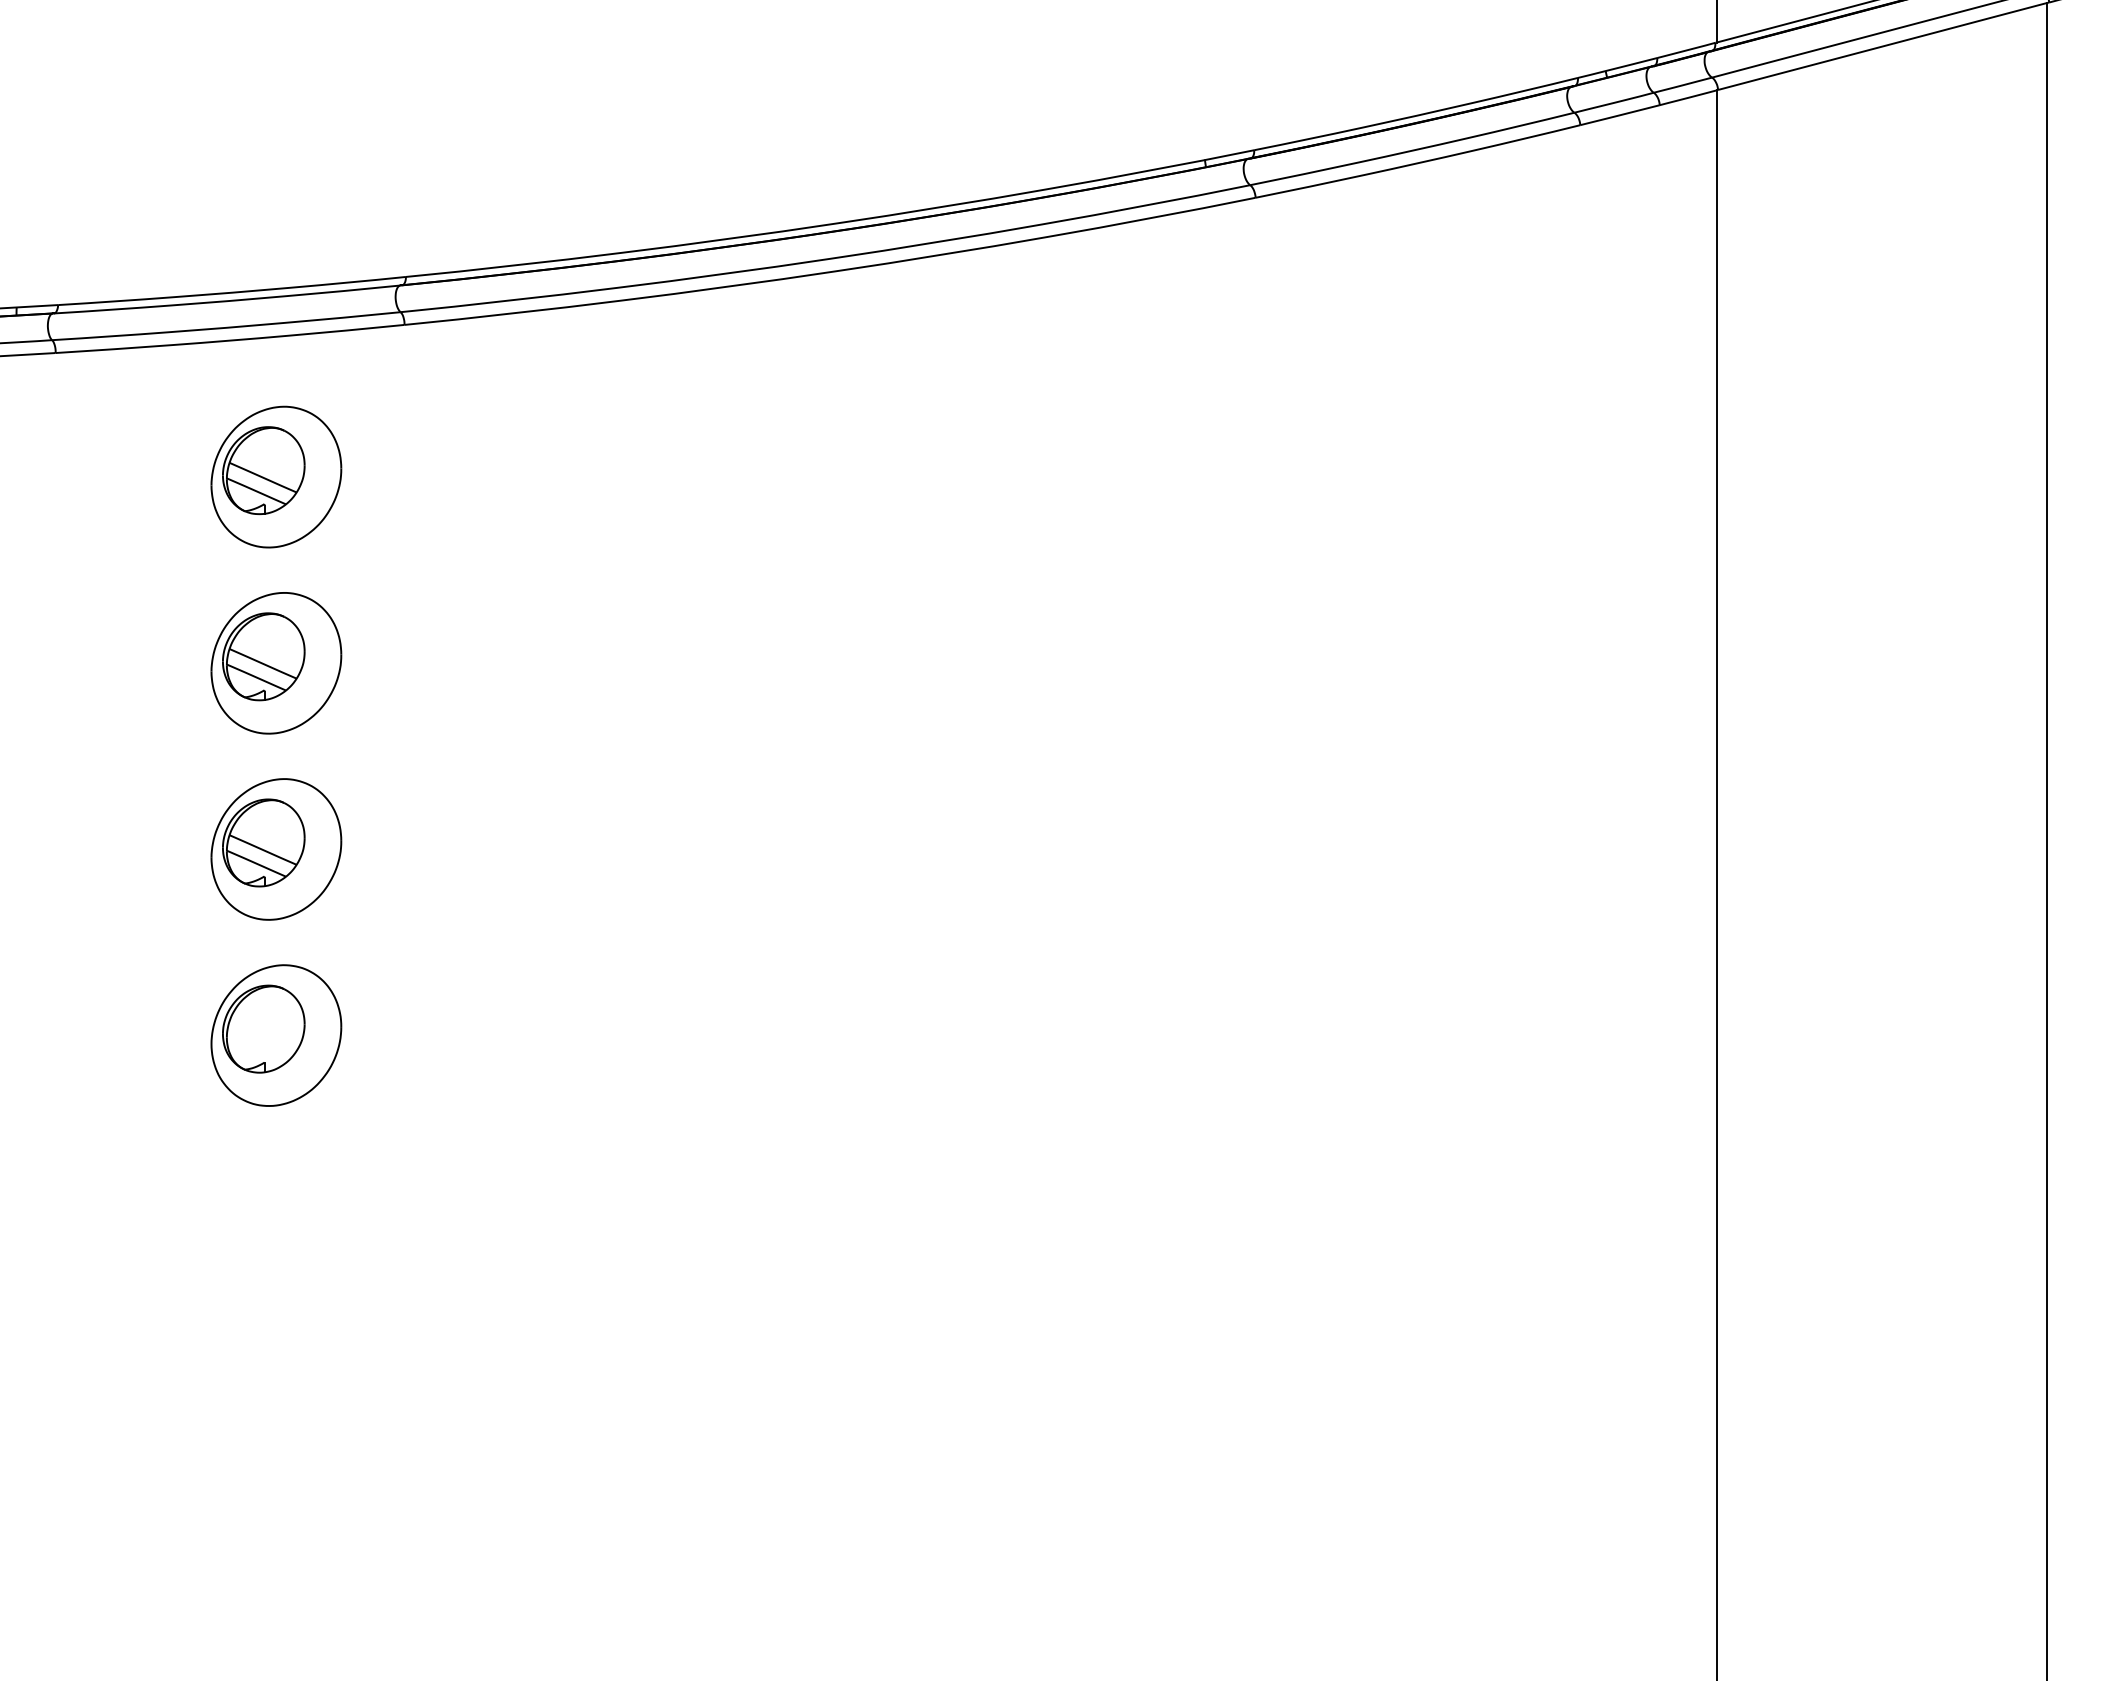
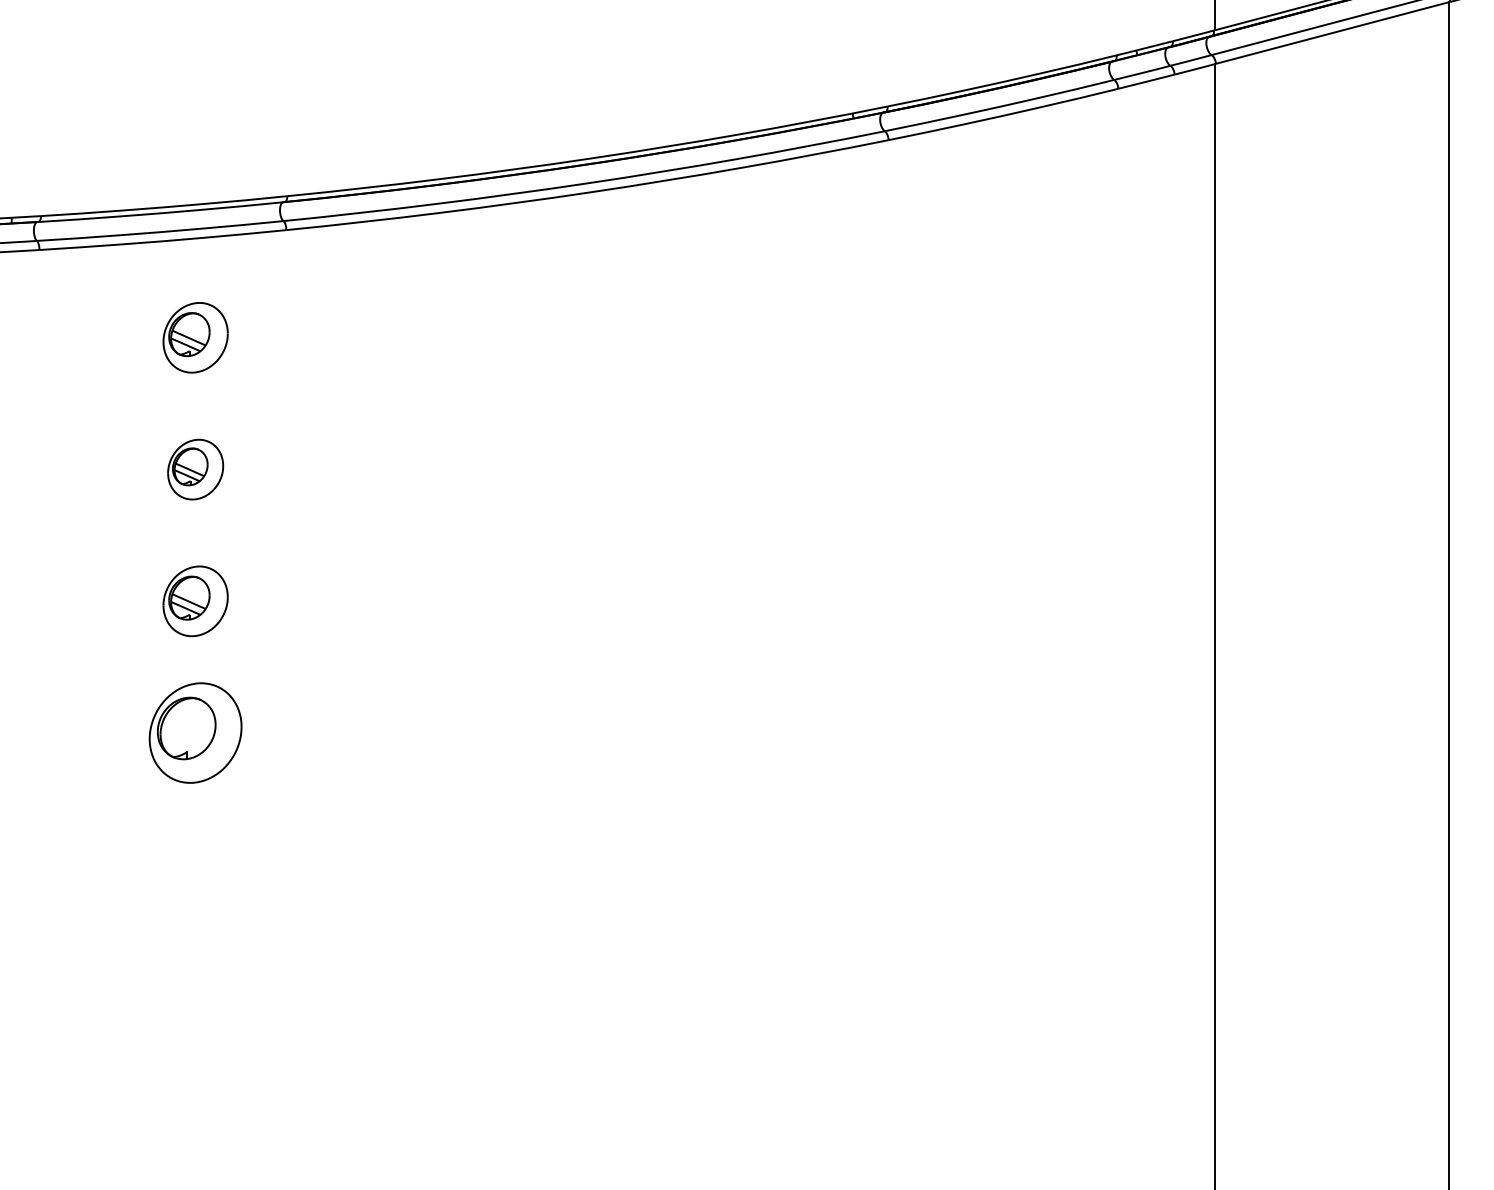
part: (276, 476) -> (195, 337), size x0.7
part: (276, 663) -> (195, 469), size x0.6
part: (276, 849) -> (195, 601), size x0.7

